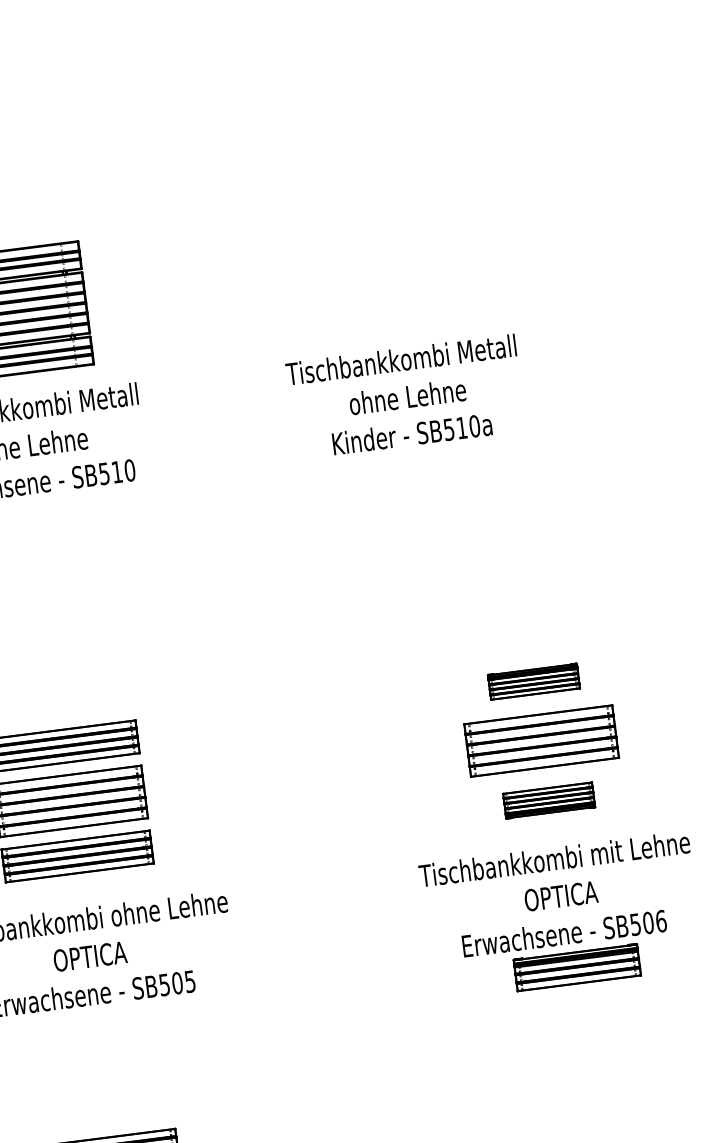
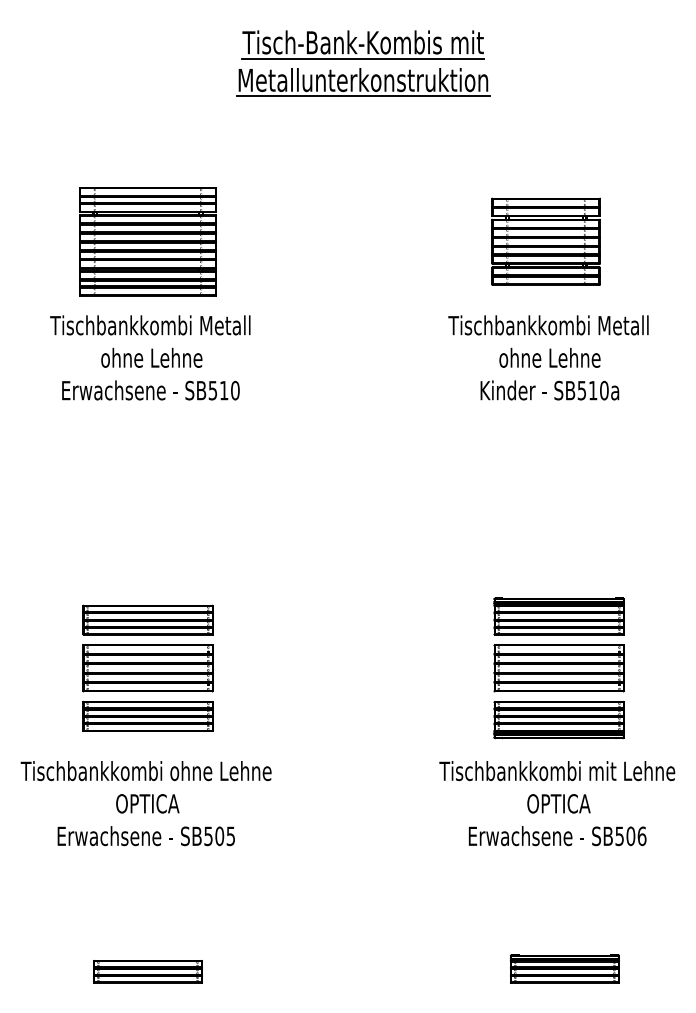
part: (228, 76) -> (363, 63), added
part: (463, 254) -> (545, 241), added
text: (405, 396) -> (548, 357), moved
part: (533, 681) -> (558, 616), size x1.67
part: (548, 800) -> (558, 720), size x1.67
part: (576, 967) -> (564, 968), moved

